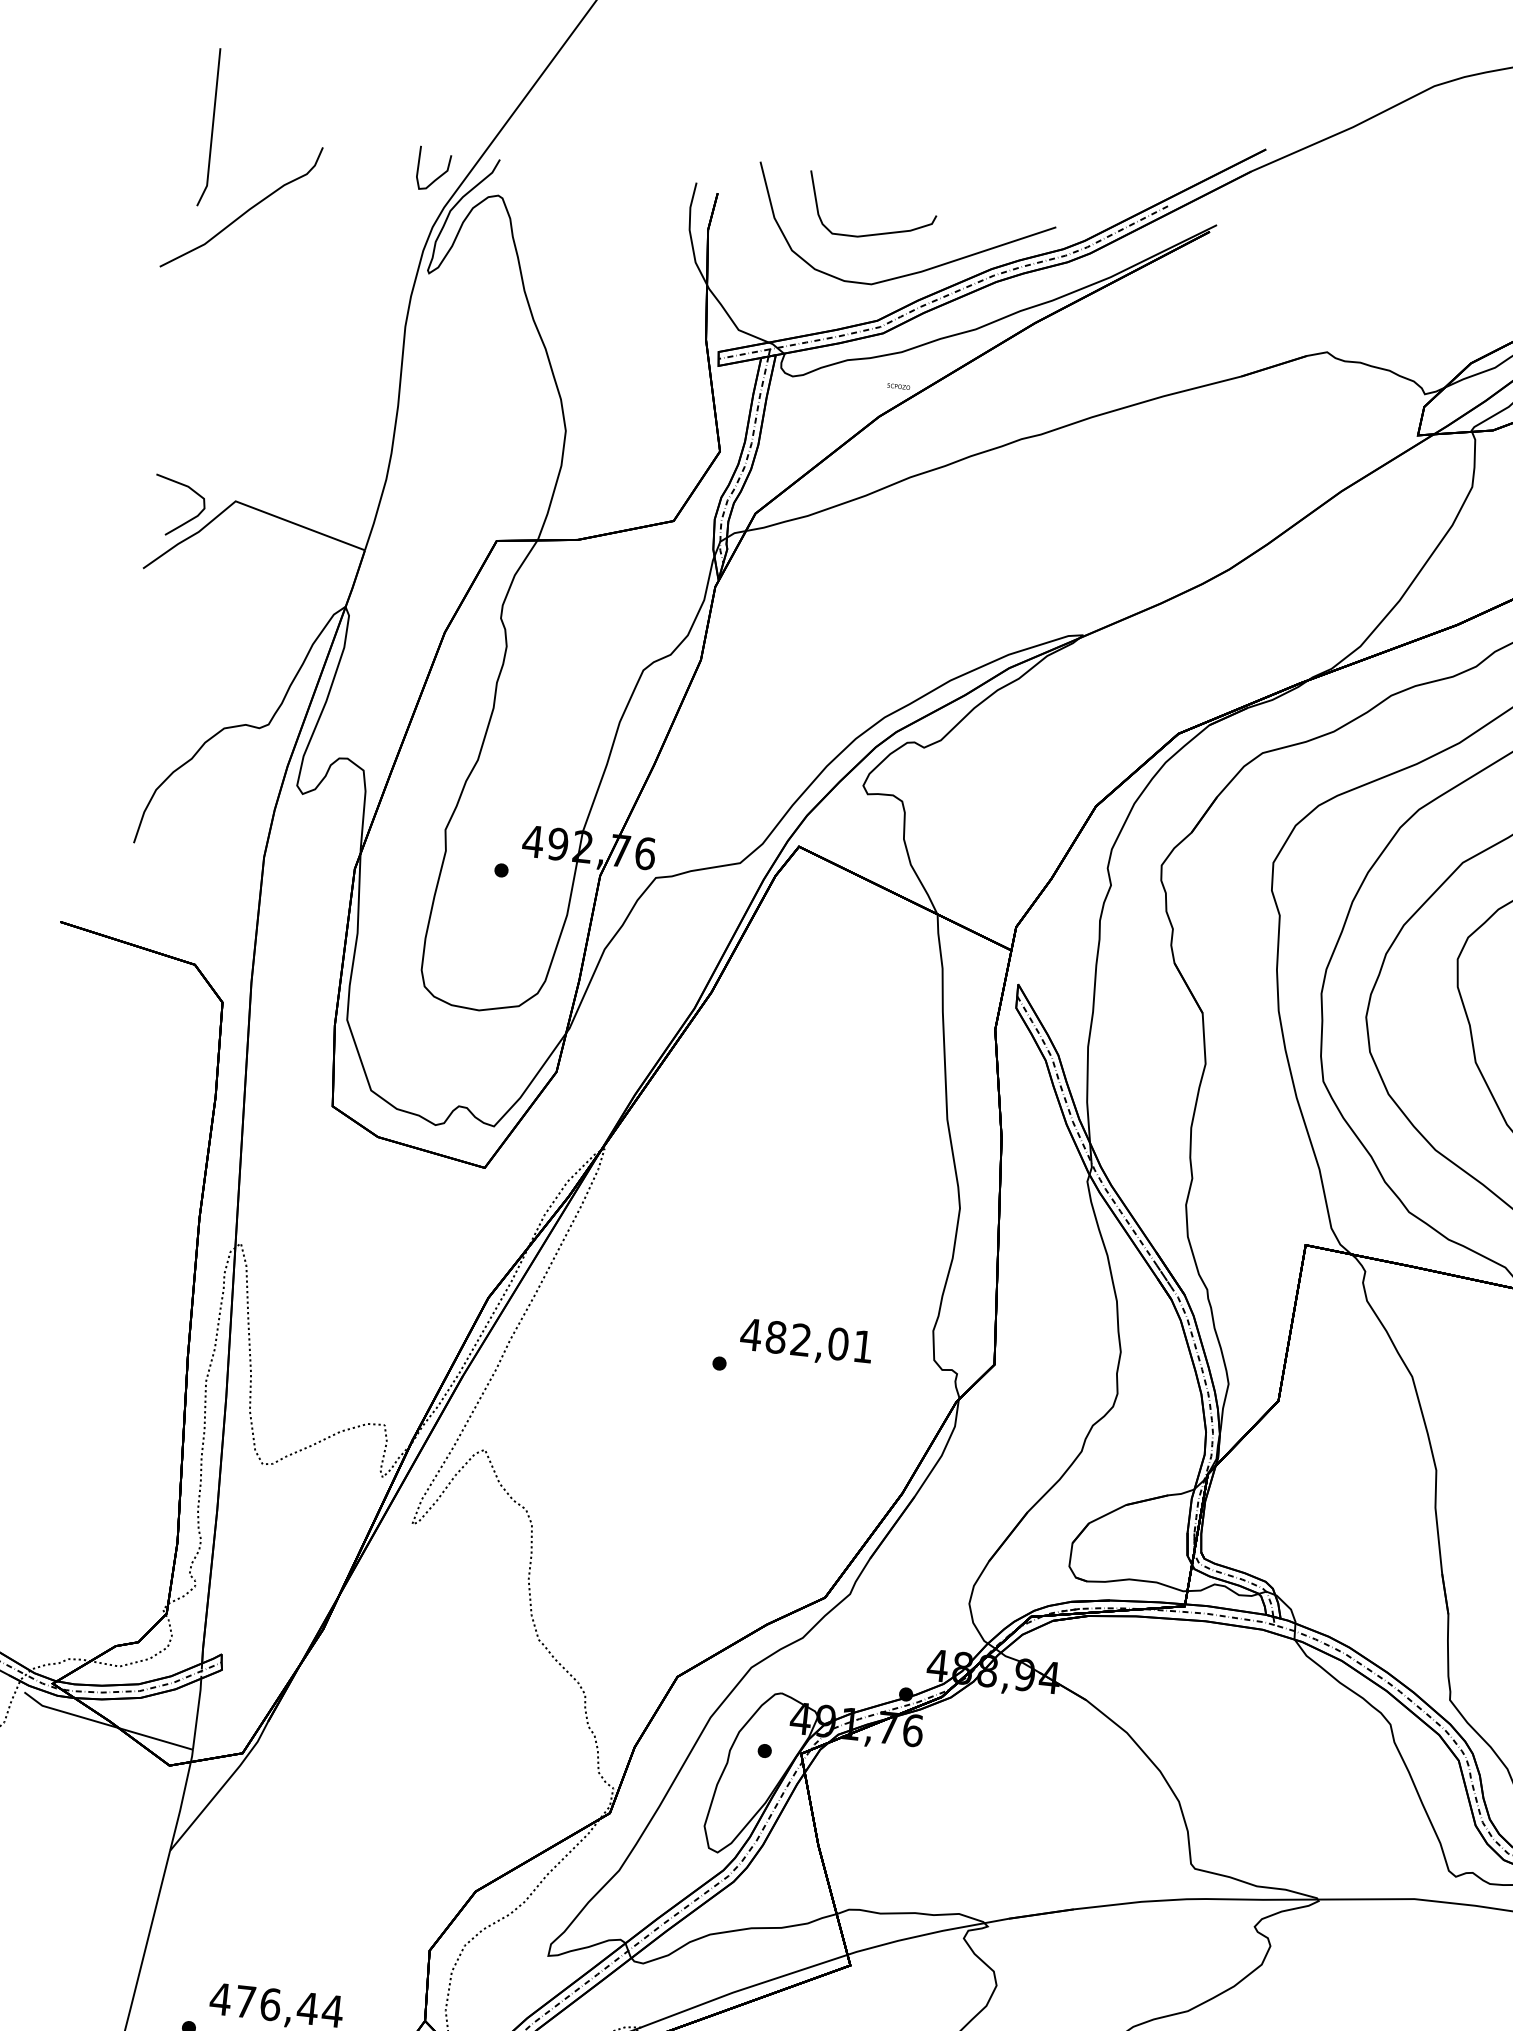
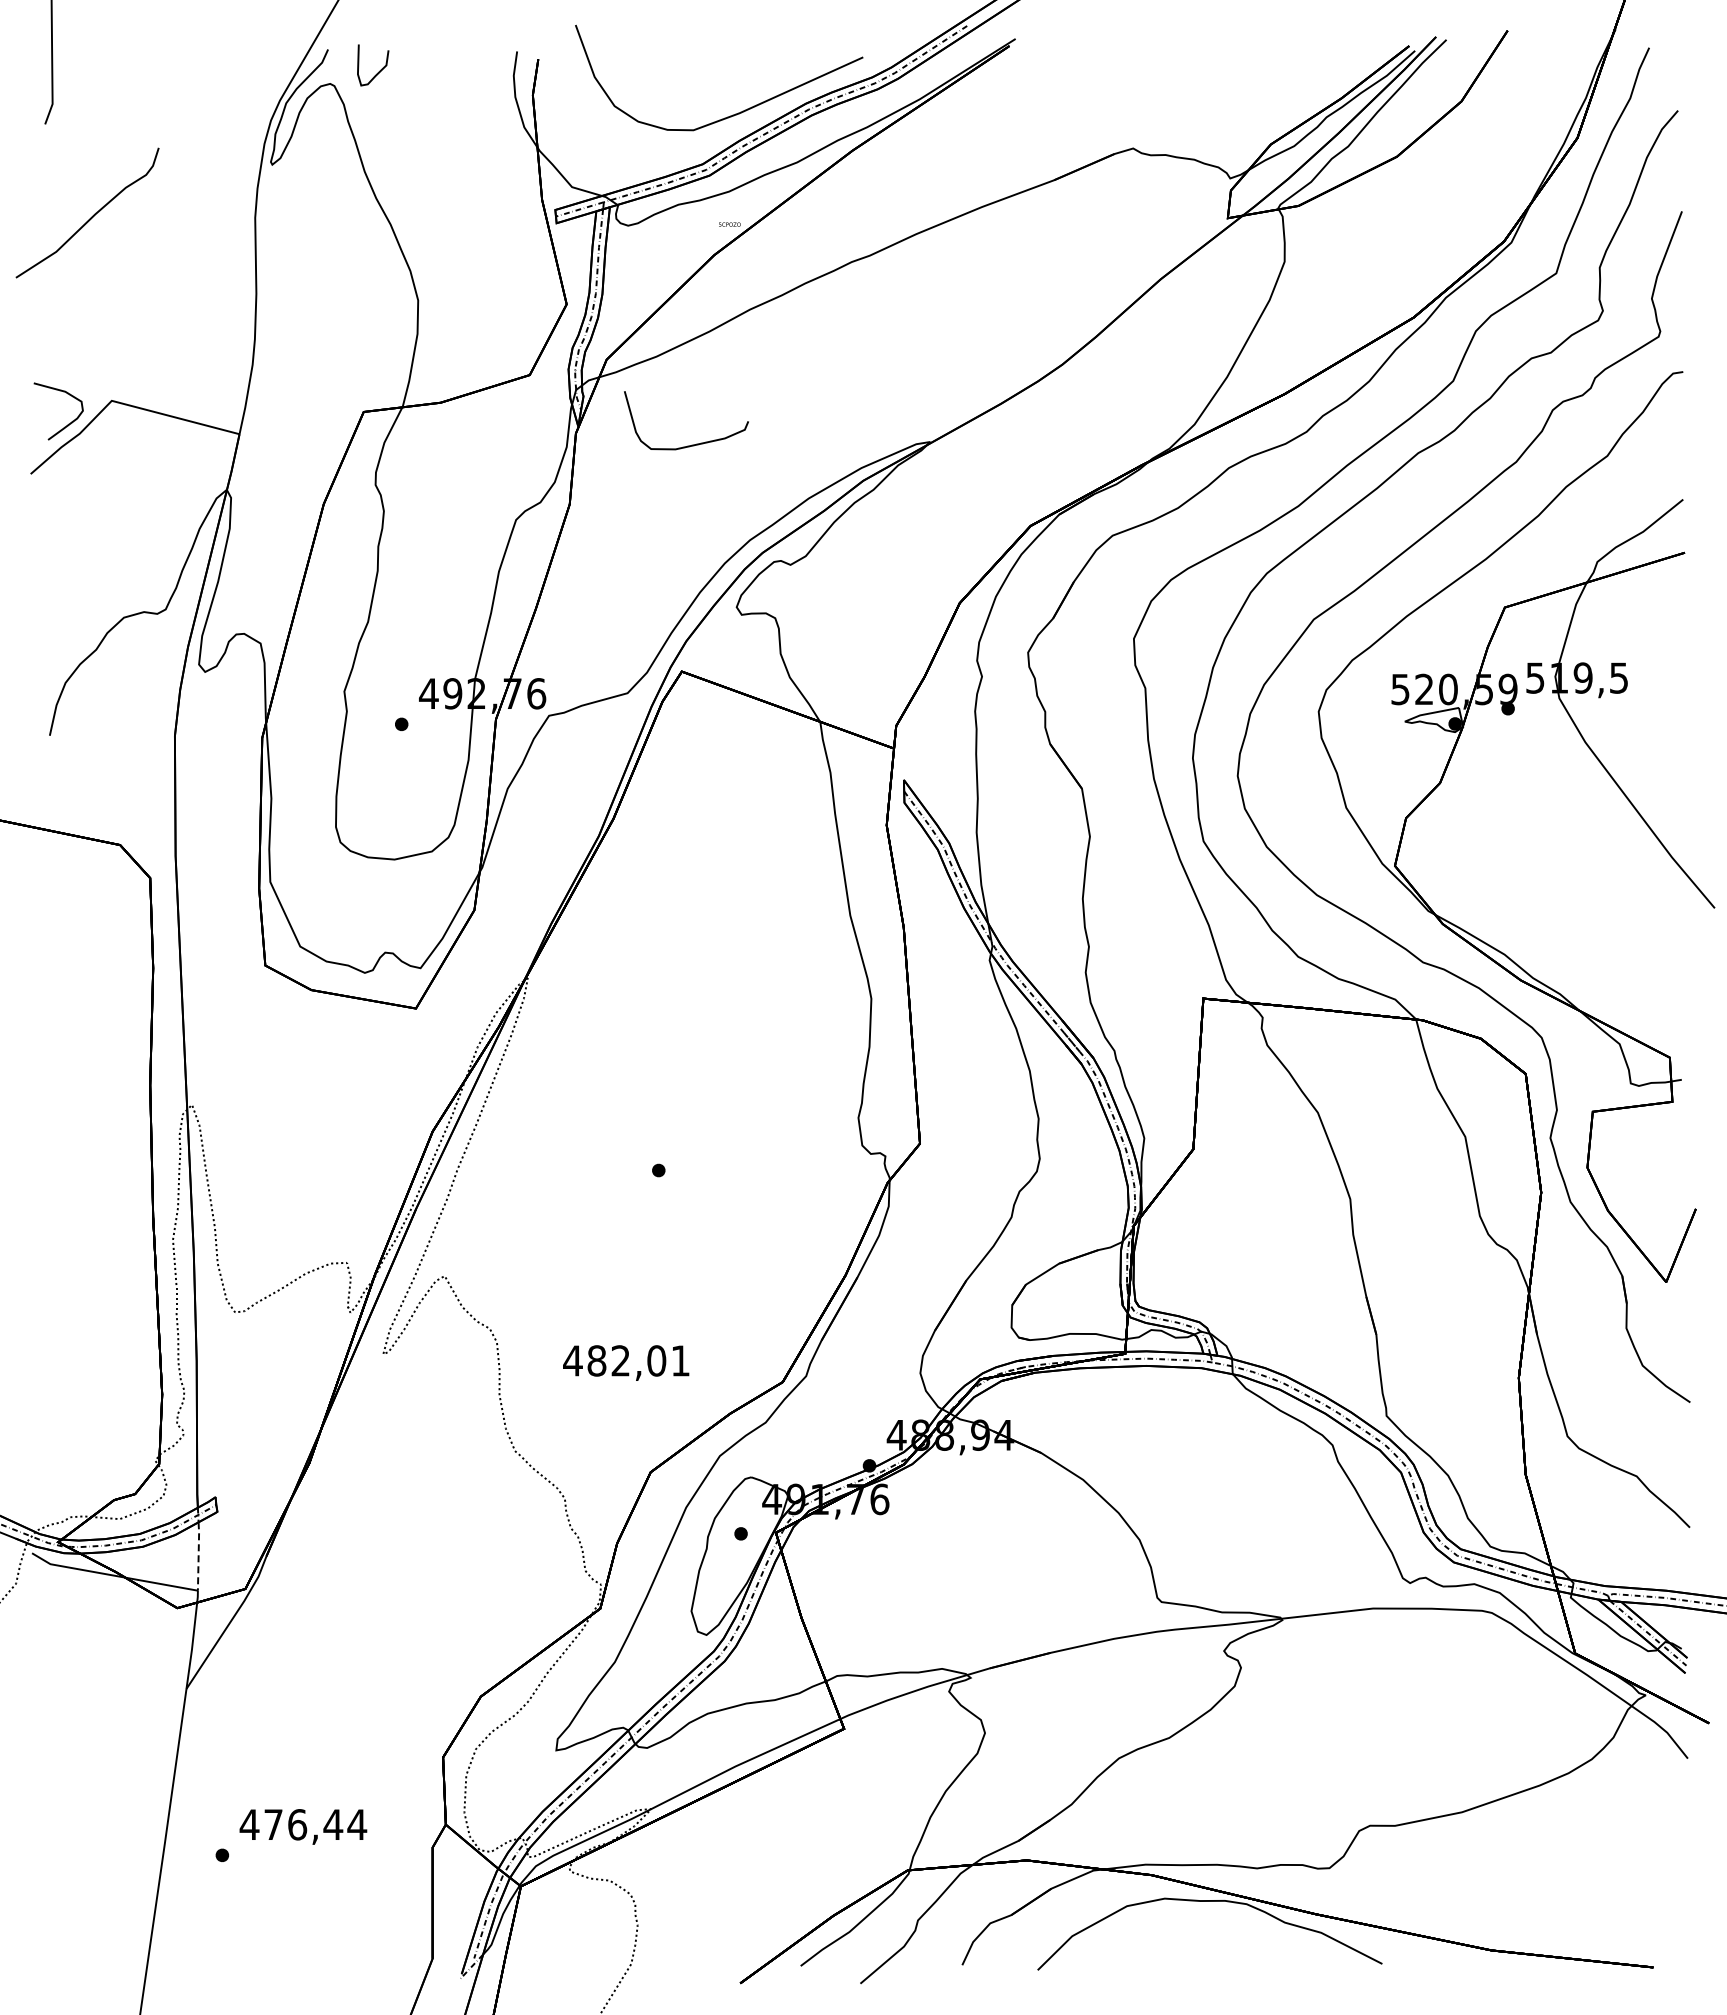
curve: (439, 175) -> (379, 70), moved
curve: (245, 211) -> (91, 216), moved
curve: (874, 233) -> (691, 444), moved
text: (806, 1342) -> (626, 1362), moved
line: (197, 1713) -> (198, 1555), solid -> dashed

